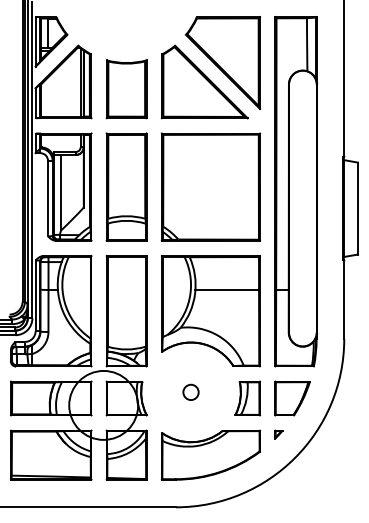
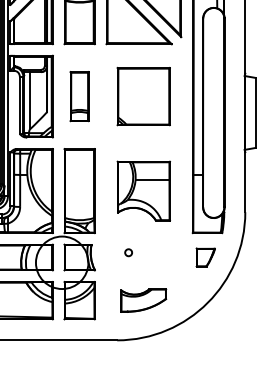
part: (126, 186) -> (79, 96), size x0.6
part: (210, 186) -> (143, 96), size x0.7
part: (210, 311) -> (143, 191), size x0.7
circle: (190, 391) -> (128, 252), size x0.6
part: (247, 398) -> (171, 257), removed
part: (292, 398) -> (205, 257), size x0.7
part: (278, 434) -> (195, 284), removed
part: (210, 454) -> (143, 300), size x0.6

